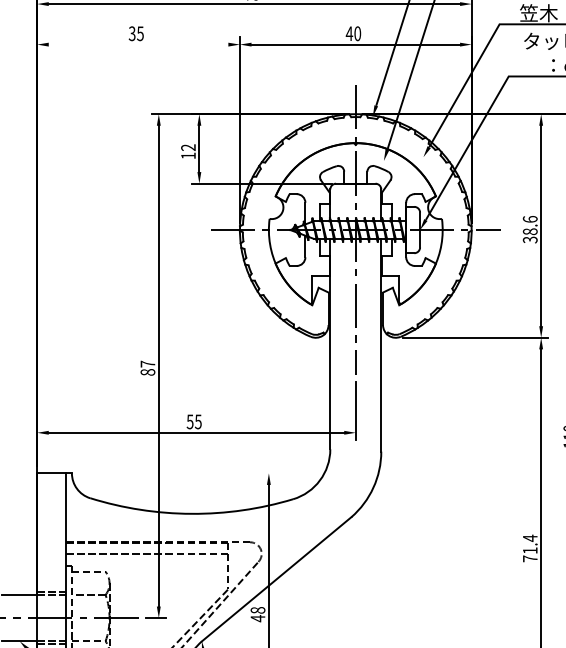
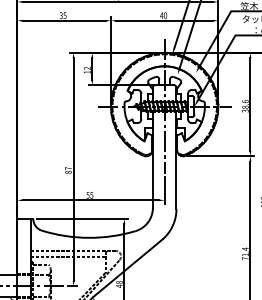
line: (137, 44) -> (63, 20), added
line: (176, 474) -> (81, 219), added

